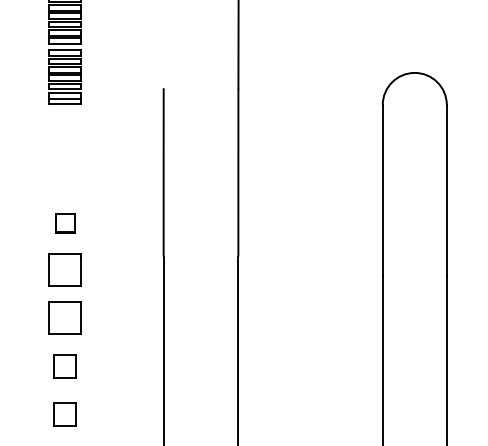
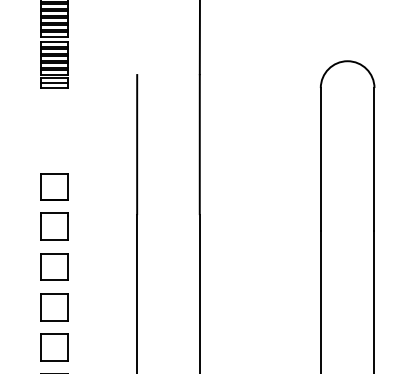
part: (64, 223) -> (54, 187), size x1.67
part: (64, 365) -> (54, 306), size x1.43
part: (64, 413) -> (54, 346), size x1.43

